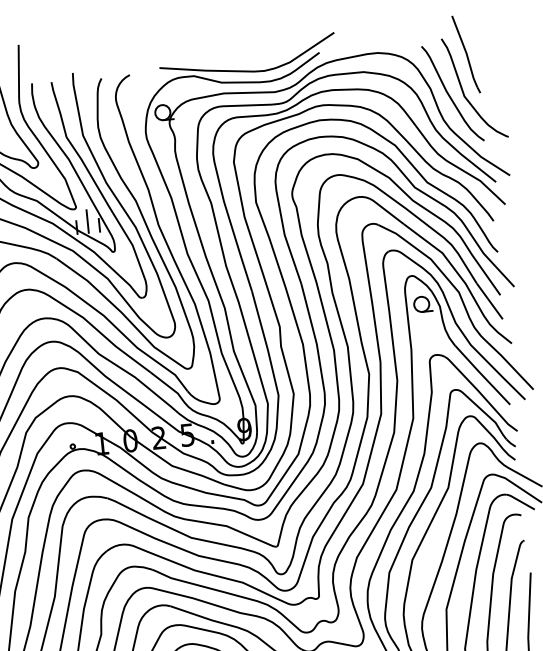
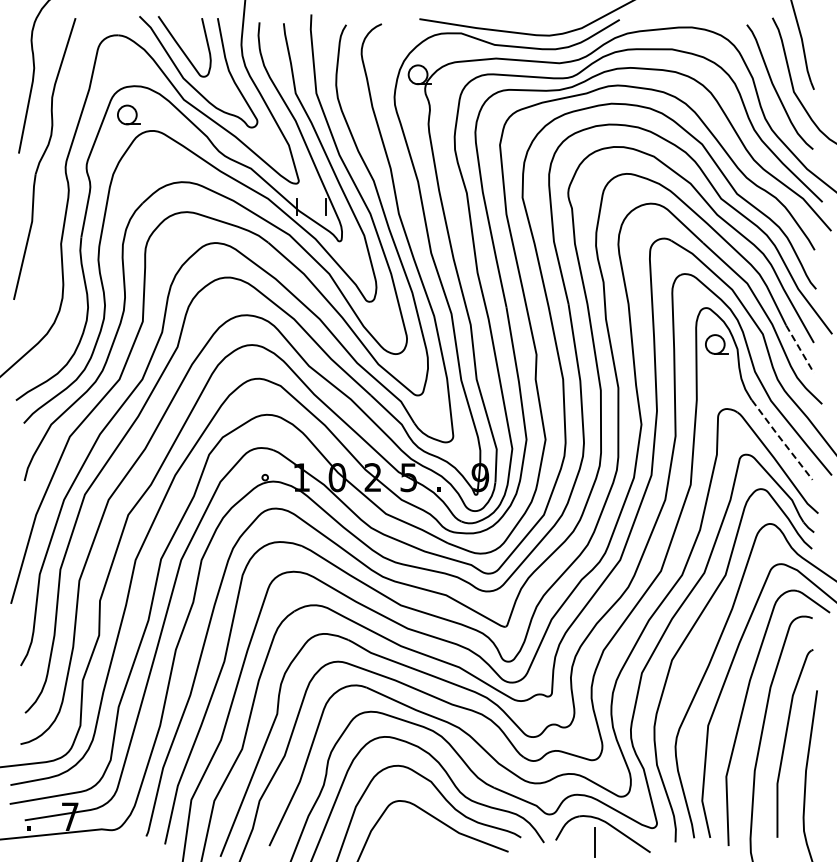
line: (87, 221) -> (311, 200), removed
line: (490, 301) -> (800, 349), solid -> dashed
line: (482, 375) -> (781, 439), solid -> dashed

